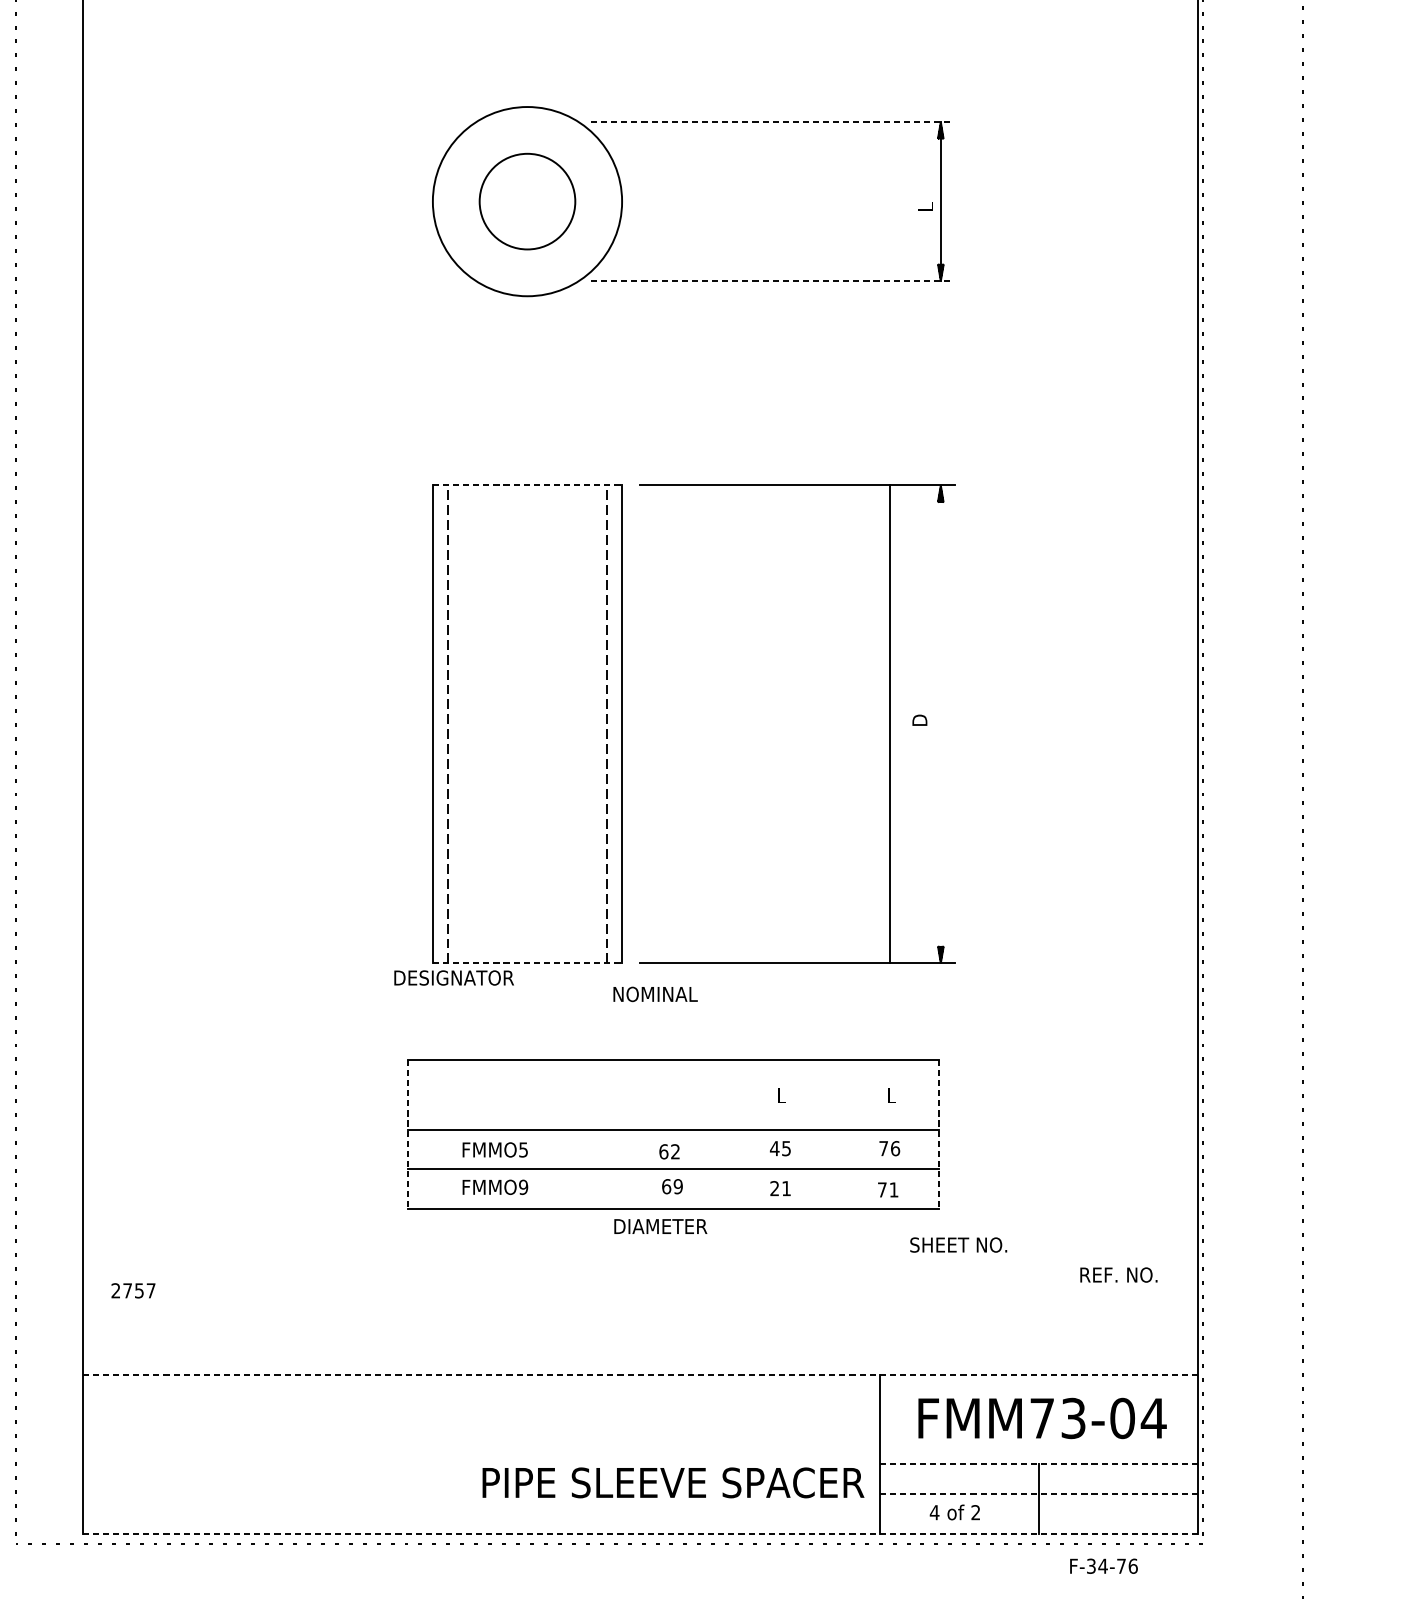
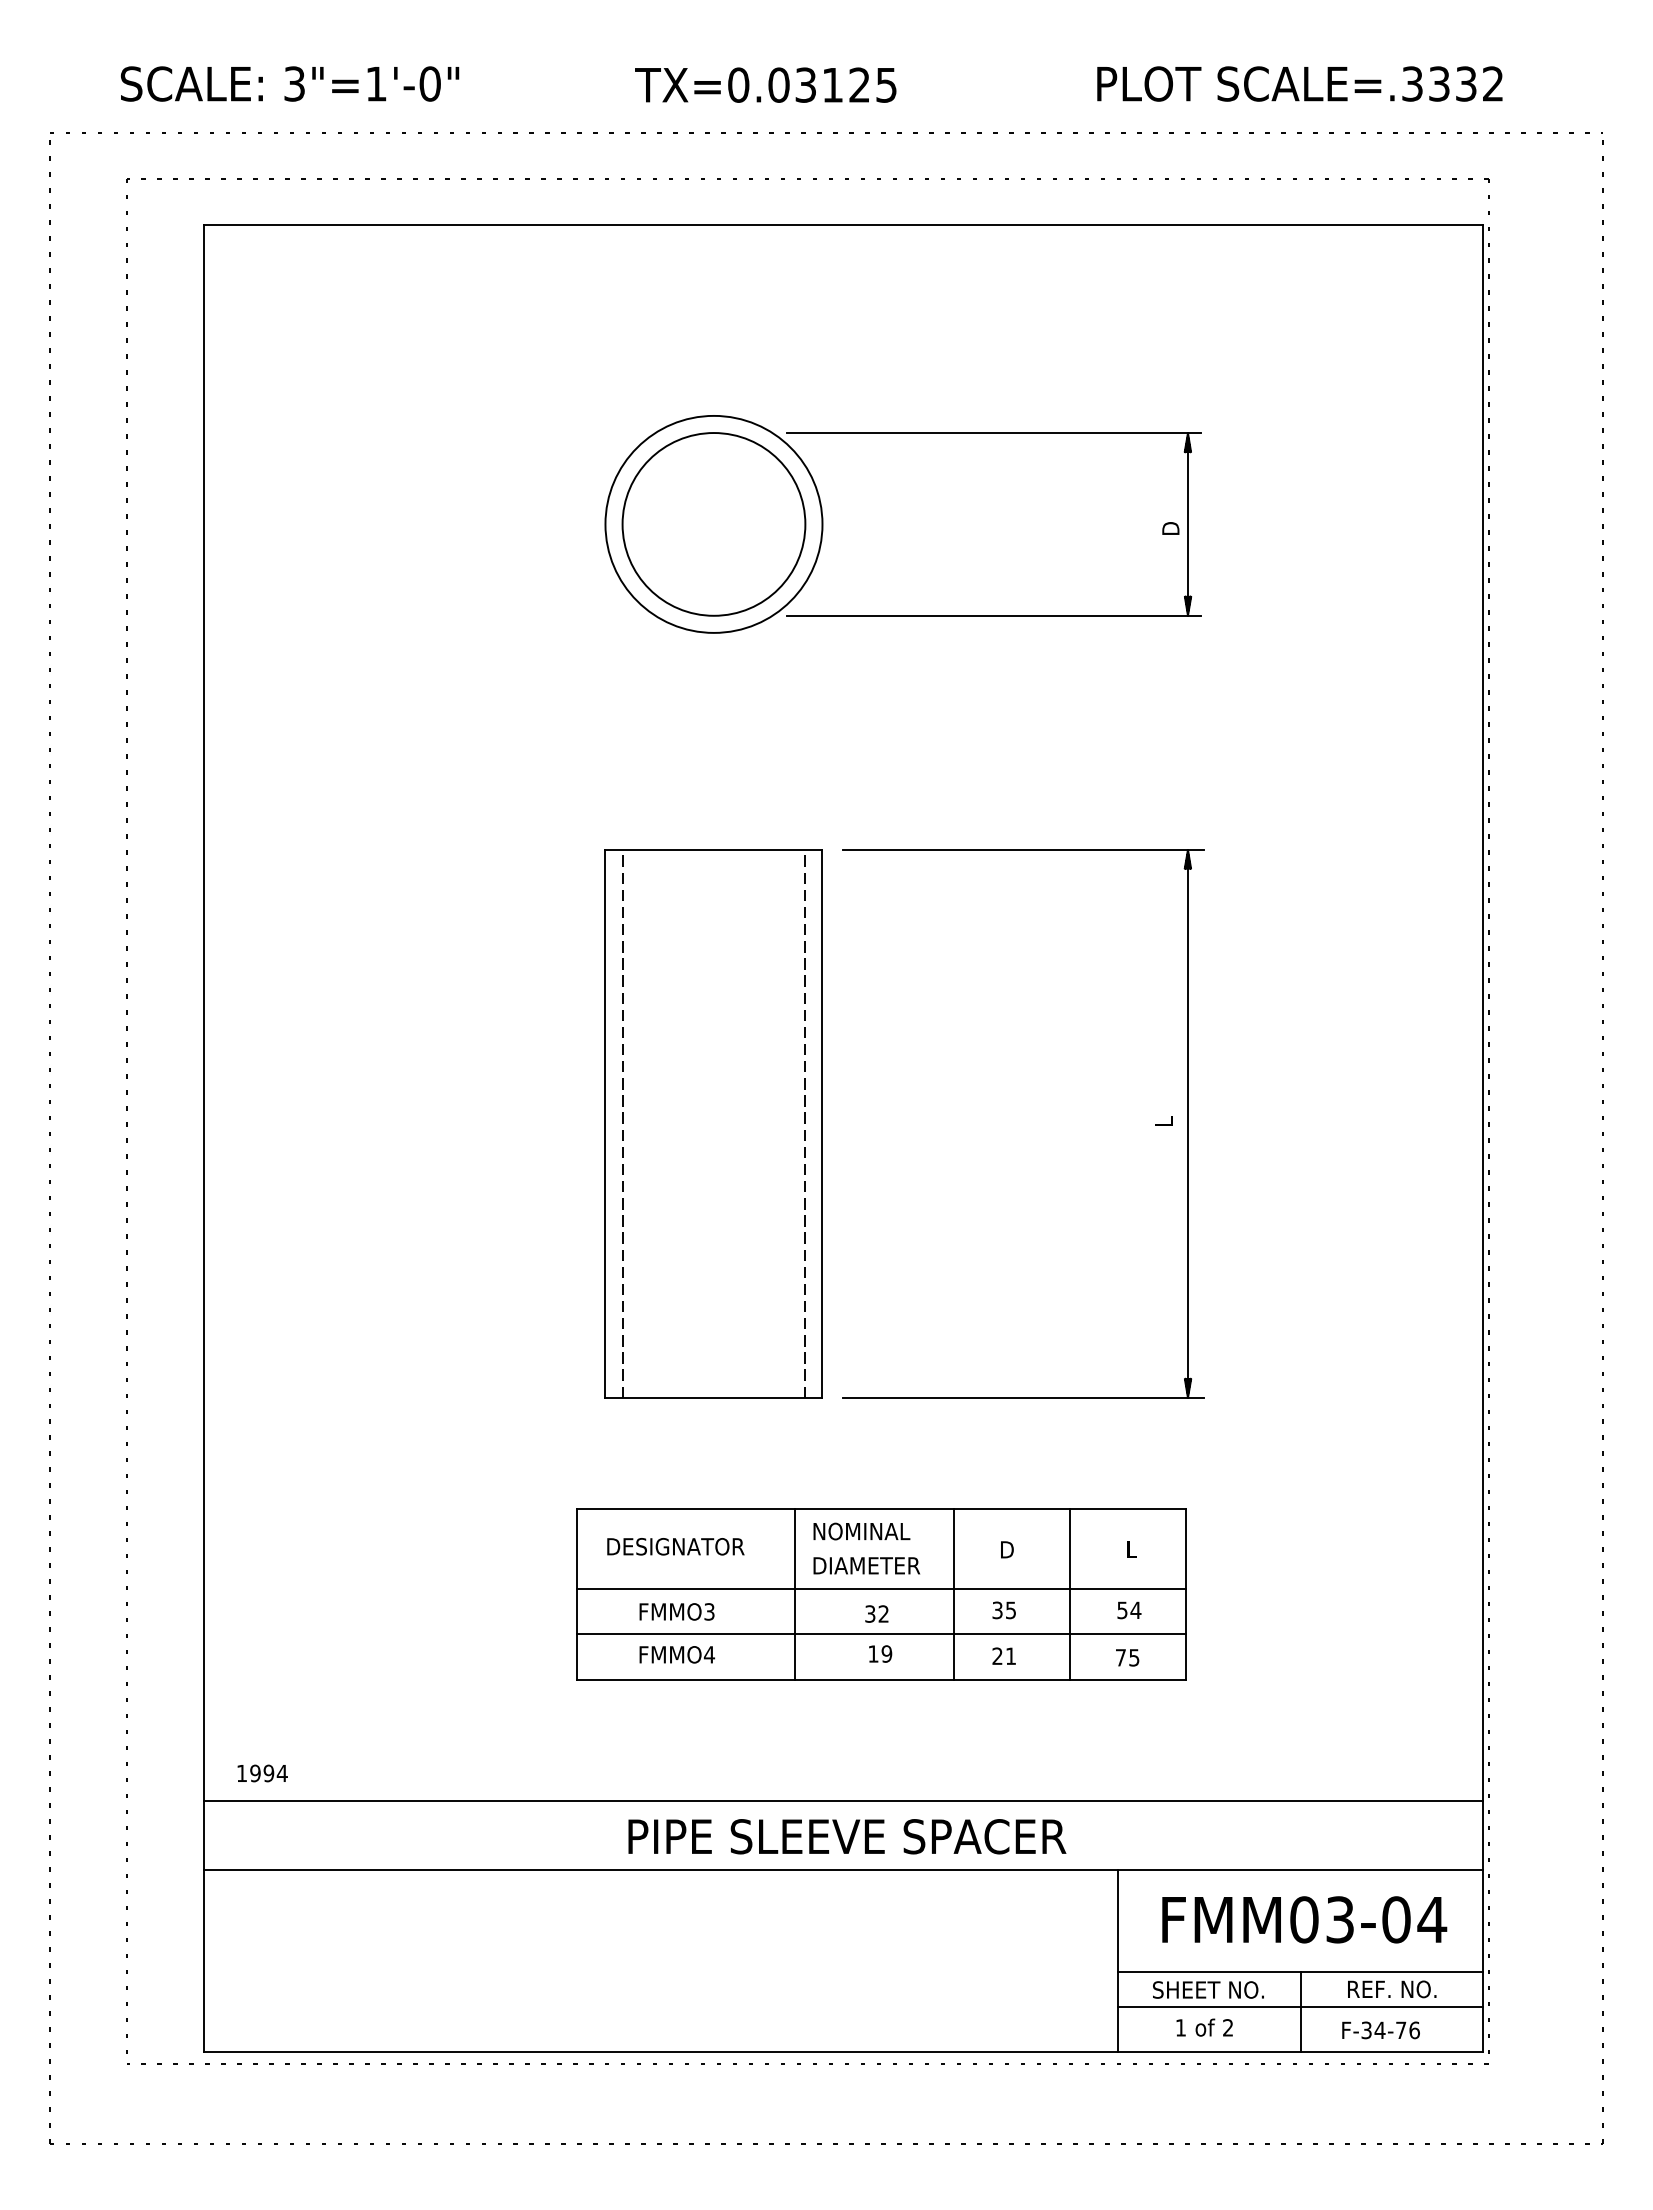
line: (772, 122) -> (994, 433), dashed -> solid
circle: (527, 201) -> (713, 524), size x1.67
text: (925, 205) -> (1170, 528), L -> D
line: (772, 281) -> (994, 615), dashed -> solid
line: (527, 485) -> (714, 849), dashed -> solid
text: (919, 719) -> (1163, 1118), D -> L
line: (889, 724) -> (1187, 1123), moved
line: (527, 963) -> (714, 1398), dashed -> solid
text: (453, 977) -> (675, 1546), moved
text: (655, 994) -> (861, 1531), moved
text: (783, 1095) -> (1007, 1549), L -> D
line: (597, 1133) -> (794, 1593), added
line: (736, 1133) -> (953, 1593), added
line: (837, 1133) -> (1069, 1593), added
line: (407, 1134) -> (576, 1594), dashed -> solid
line: (939, 1134) -> (1186, 1594), dashed -> solid
text: (774, 1148) -> (997, 1610), 45 -> 35
text: (889, 1148) -> (1129, 1610), 76 -> 54
text: (523, 1149) -> (709, 1611), FMMO5 -> FMMO3
text: (663, 1151) -> (870, 1613), 62 -> 32
text: (666, 1186) -> (873, 1653), 69 -> 19
text: (523, 1187) -> (709, 1654), FMMO9 -> FMMO4
text: (894, 1189) -> (1134, 1657), 71 -> 75
text: (660, 1226) -> (866, 1565), moved
text: (958, 1244) -> (1208, 1989), moved
text: (1119, 1275) -> (1392, 1989), moved
text: (133, 1290) -> (262, 1773), 2757 -> 1994
line: (640, 1315) -> (843, 1801), added
line: (640, 1374) -> (843, 1869), dashed -> solid
text: (1042, 1418) -> (1304, 1919), FMM73-04 -> FMM03-04
line: (1038, 1464) -> (1300, 1972), dashed -> solid
text: (673, 1482) -> (847, 1836), moved
line: (1038, 1494) -> (1300, 2006), dashed -> solid
text: (934, 1512) -> (1180, 2027), 4 -> 1
line: (640, 1534) -> (843, 2052), dashed -> solid
text: (1103, 1566) -> (1380, 2030), moved

